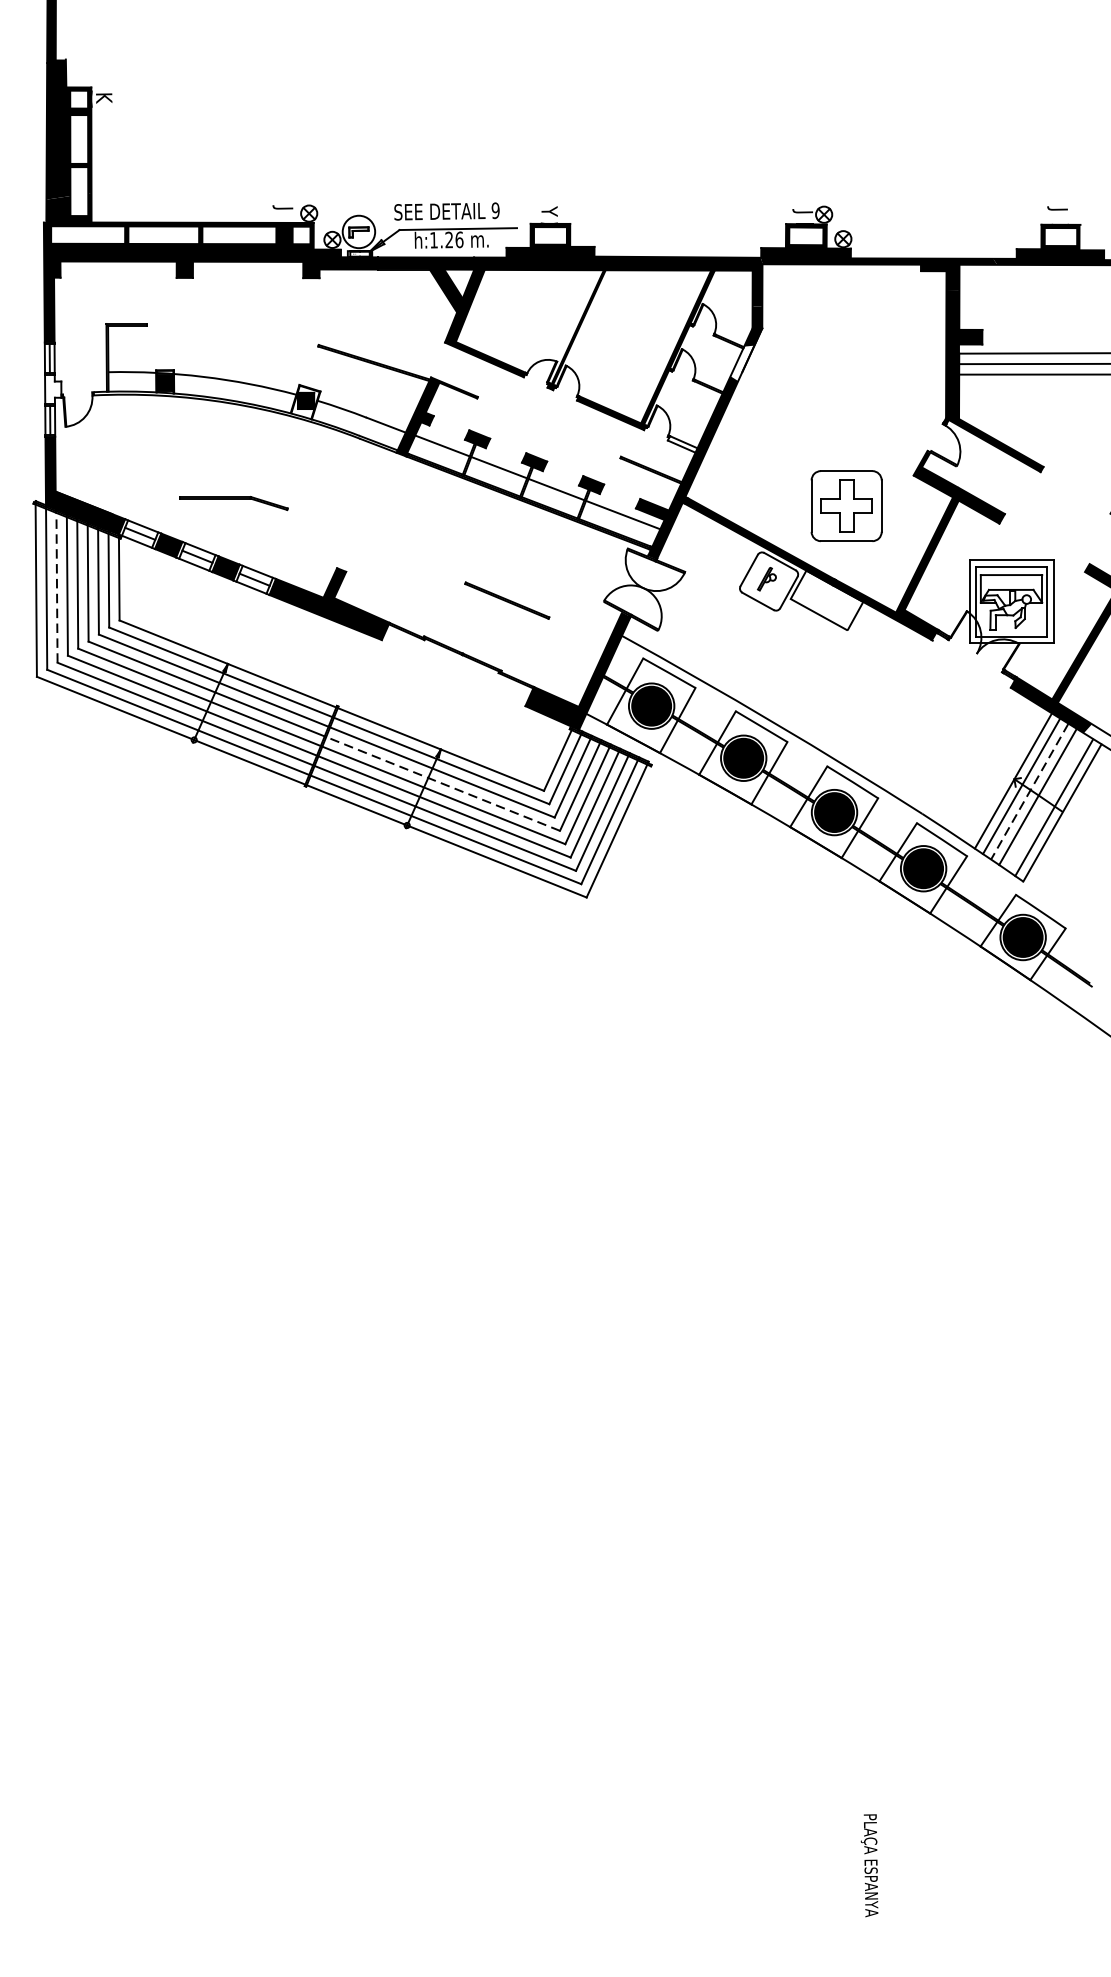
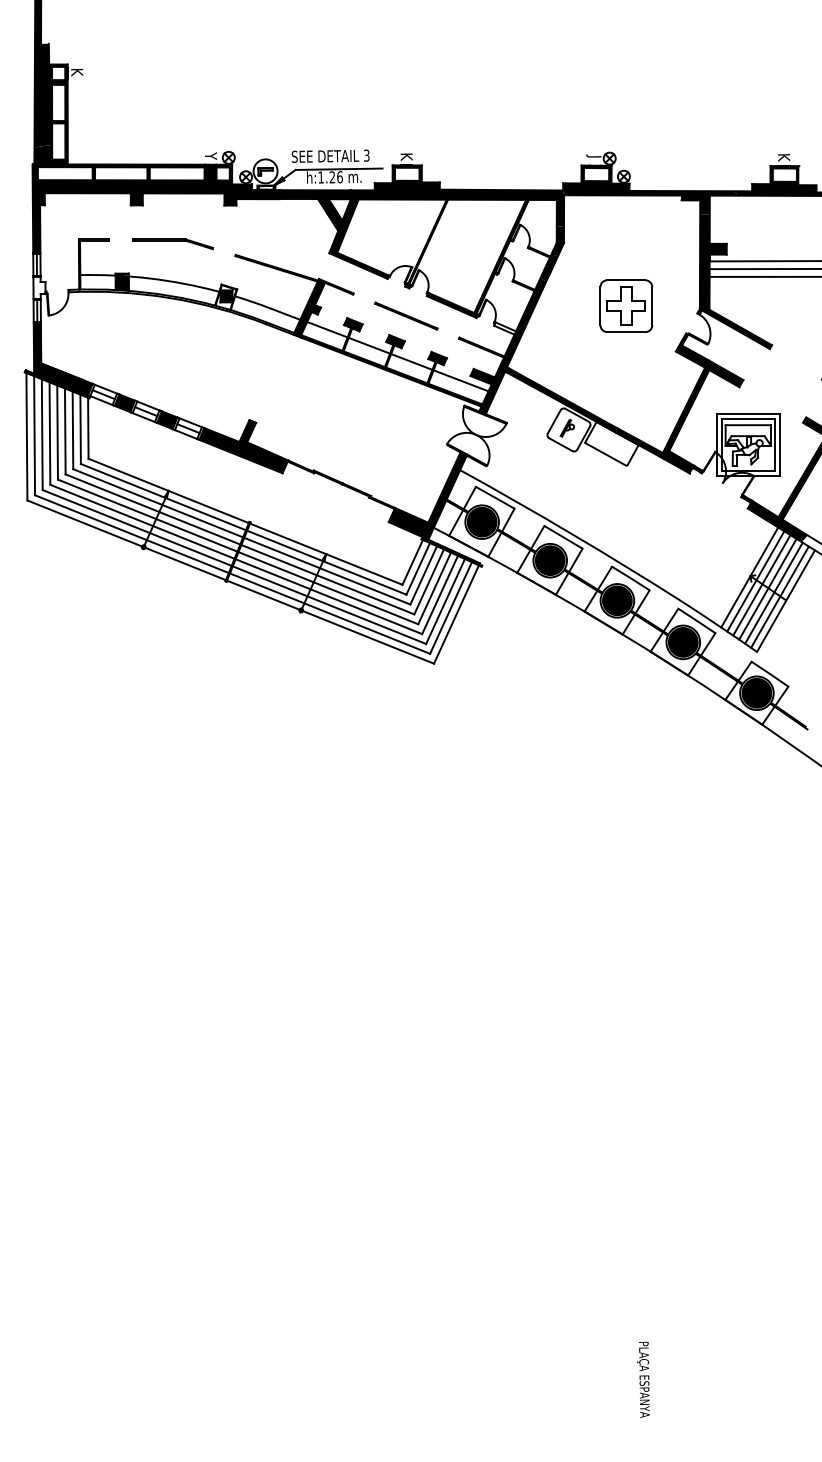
text: (283, 210) -> (209, 155), J -> Y
text: (495, 210) -> (366, 155), 9 -> 3
text: (549, 211) -> (406, 156), Y -> K
text: (1057, 211) -> (782, 156), J -> K
fill: (742, 363) -> (549, 268), added
part: (233, 502) -> (172, 243), moved
part: (846, 505) -> (626, 305), moved
line: (57, 587) -> (42, 434), dashed -> solid
line: (507, 599) -> (406, 315), moved
line: (442, 783) -> (327, 579), dashed -> solid
line: (1029, 791) -> (761, 585), dashed -> solid
line: (1045, 802) -> (773, 593), added

